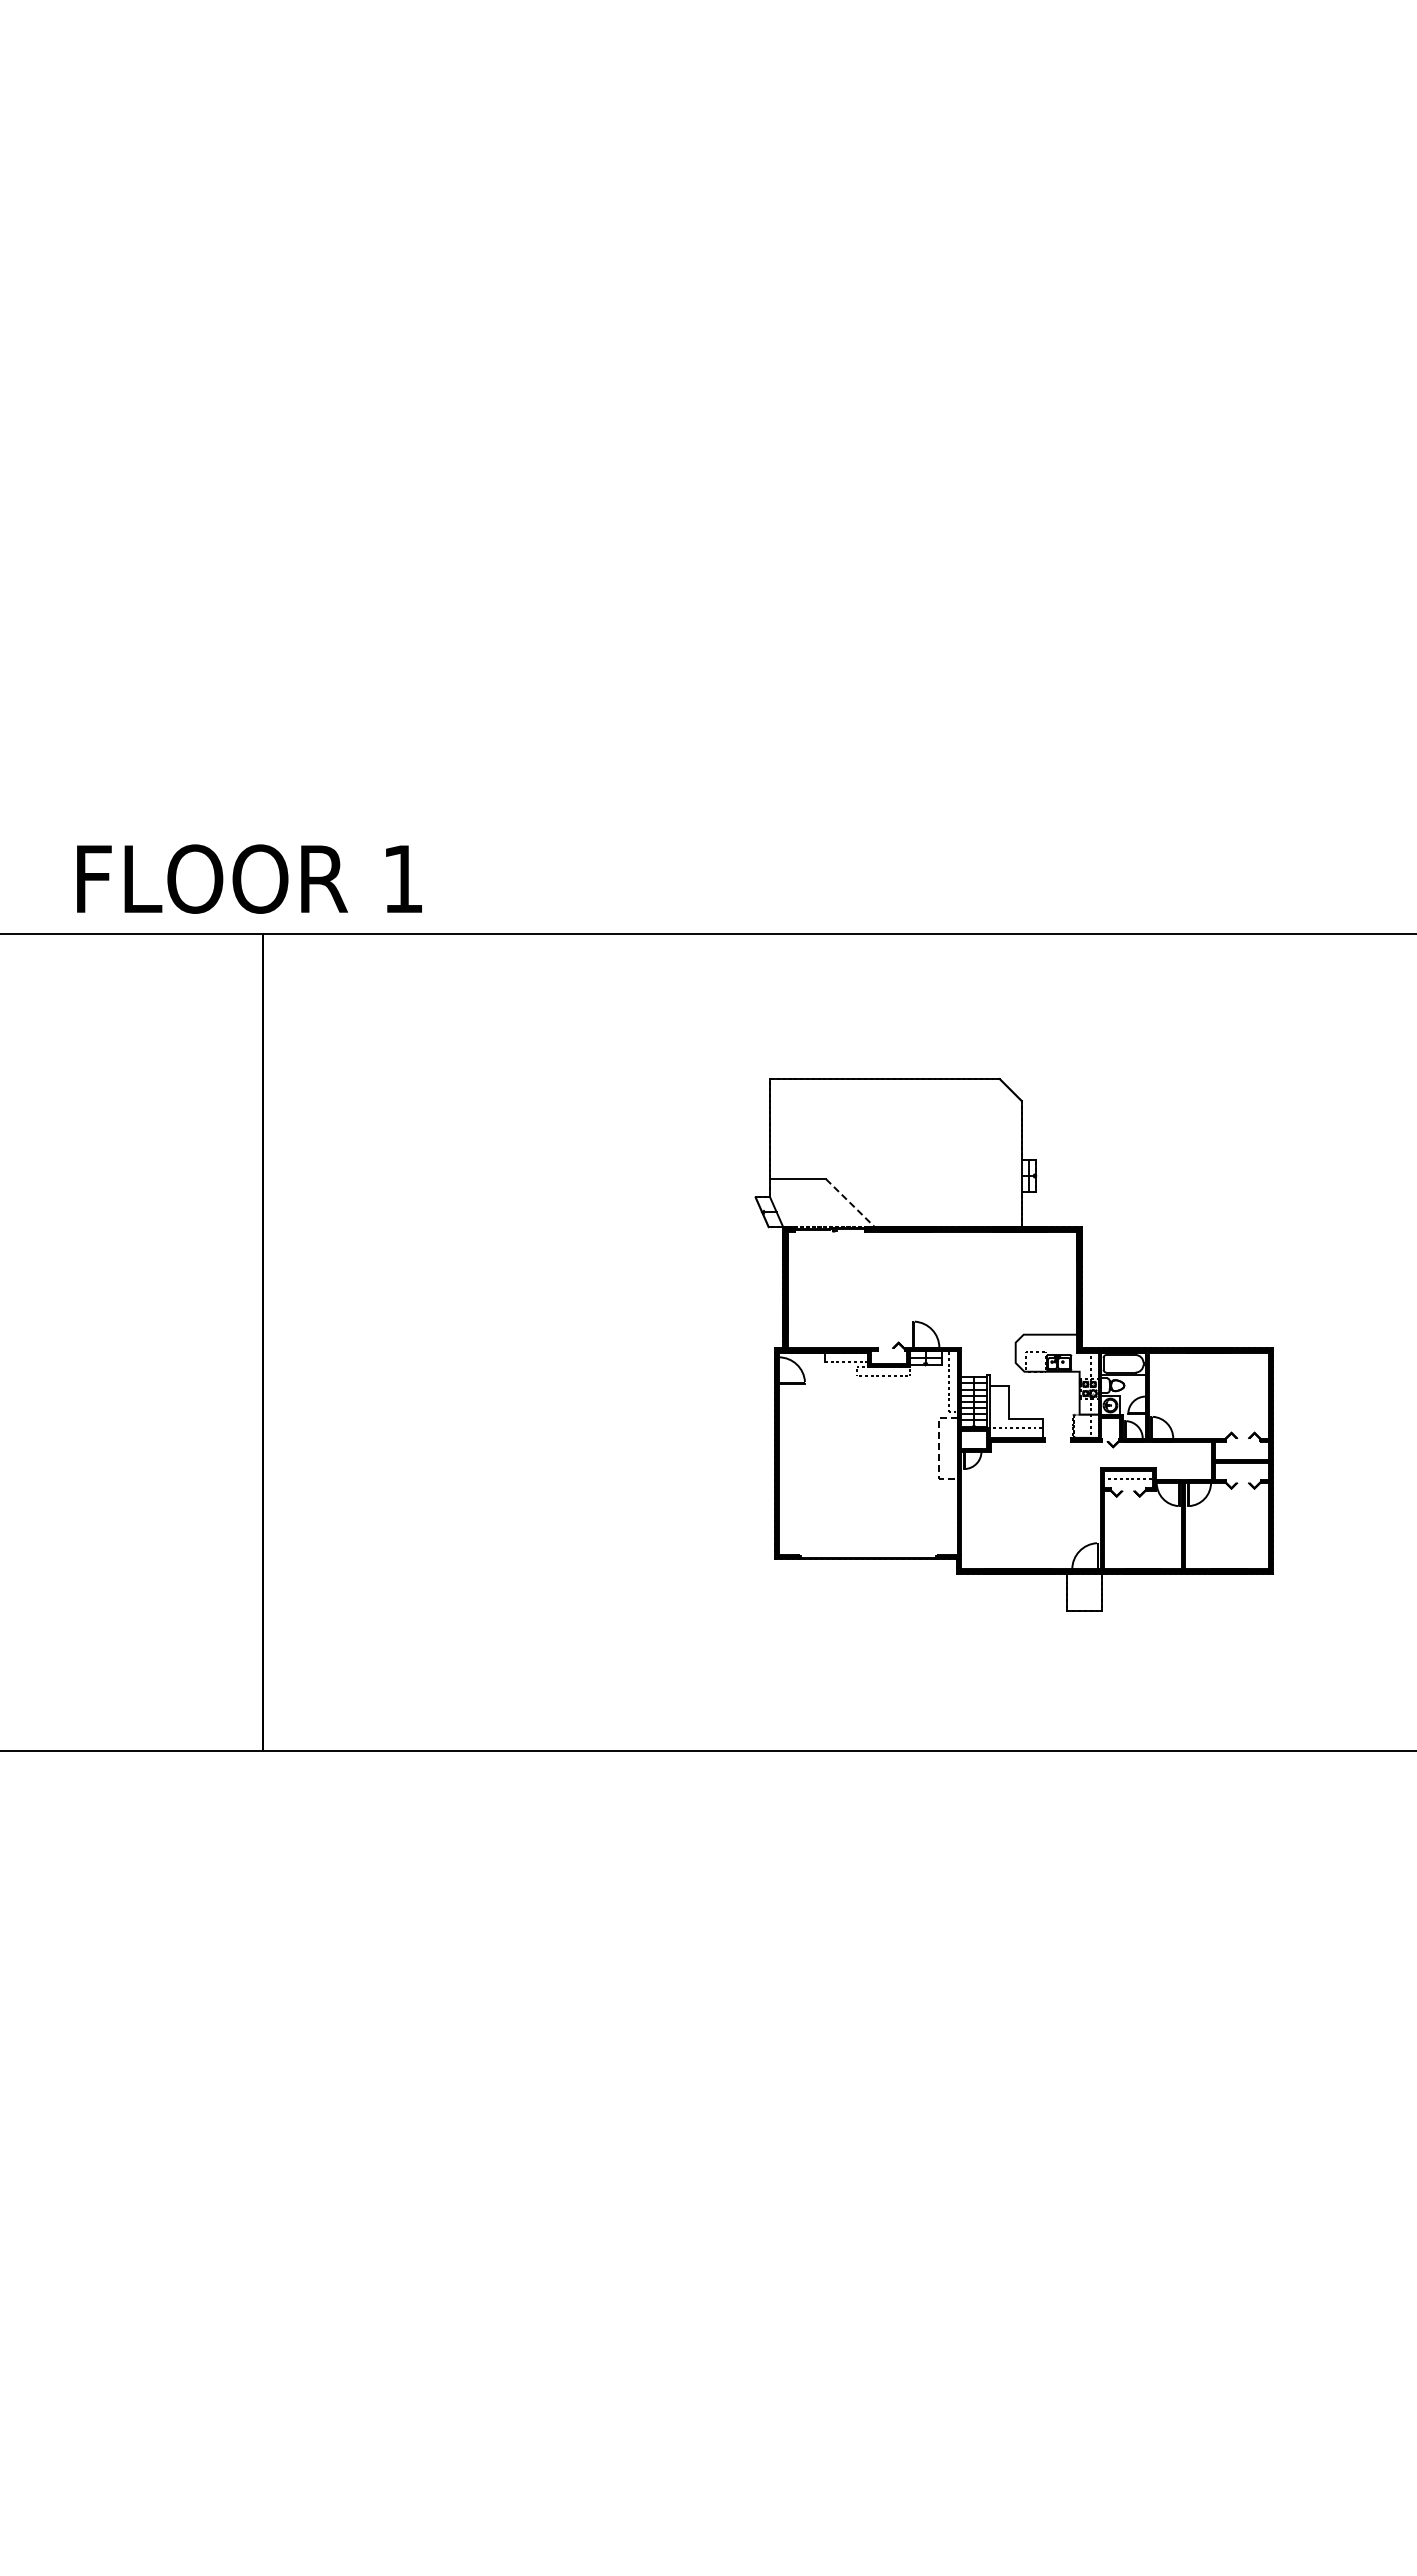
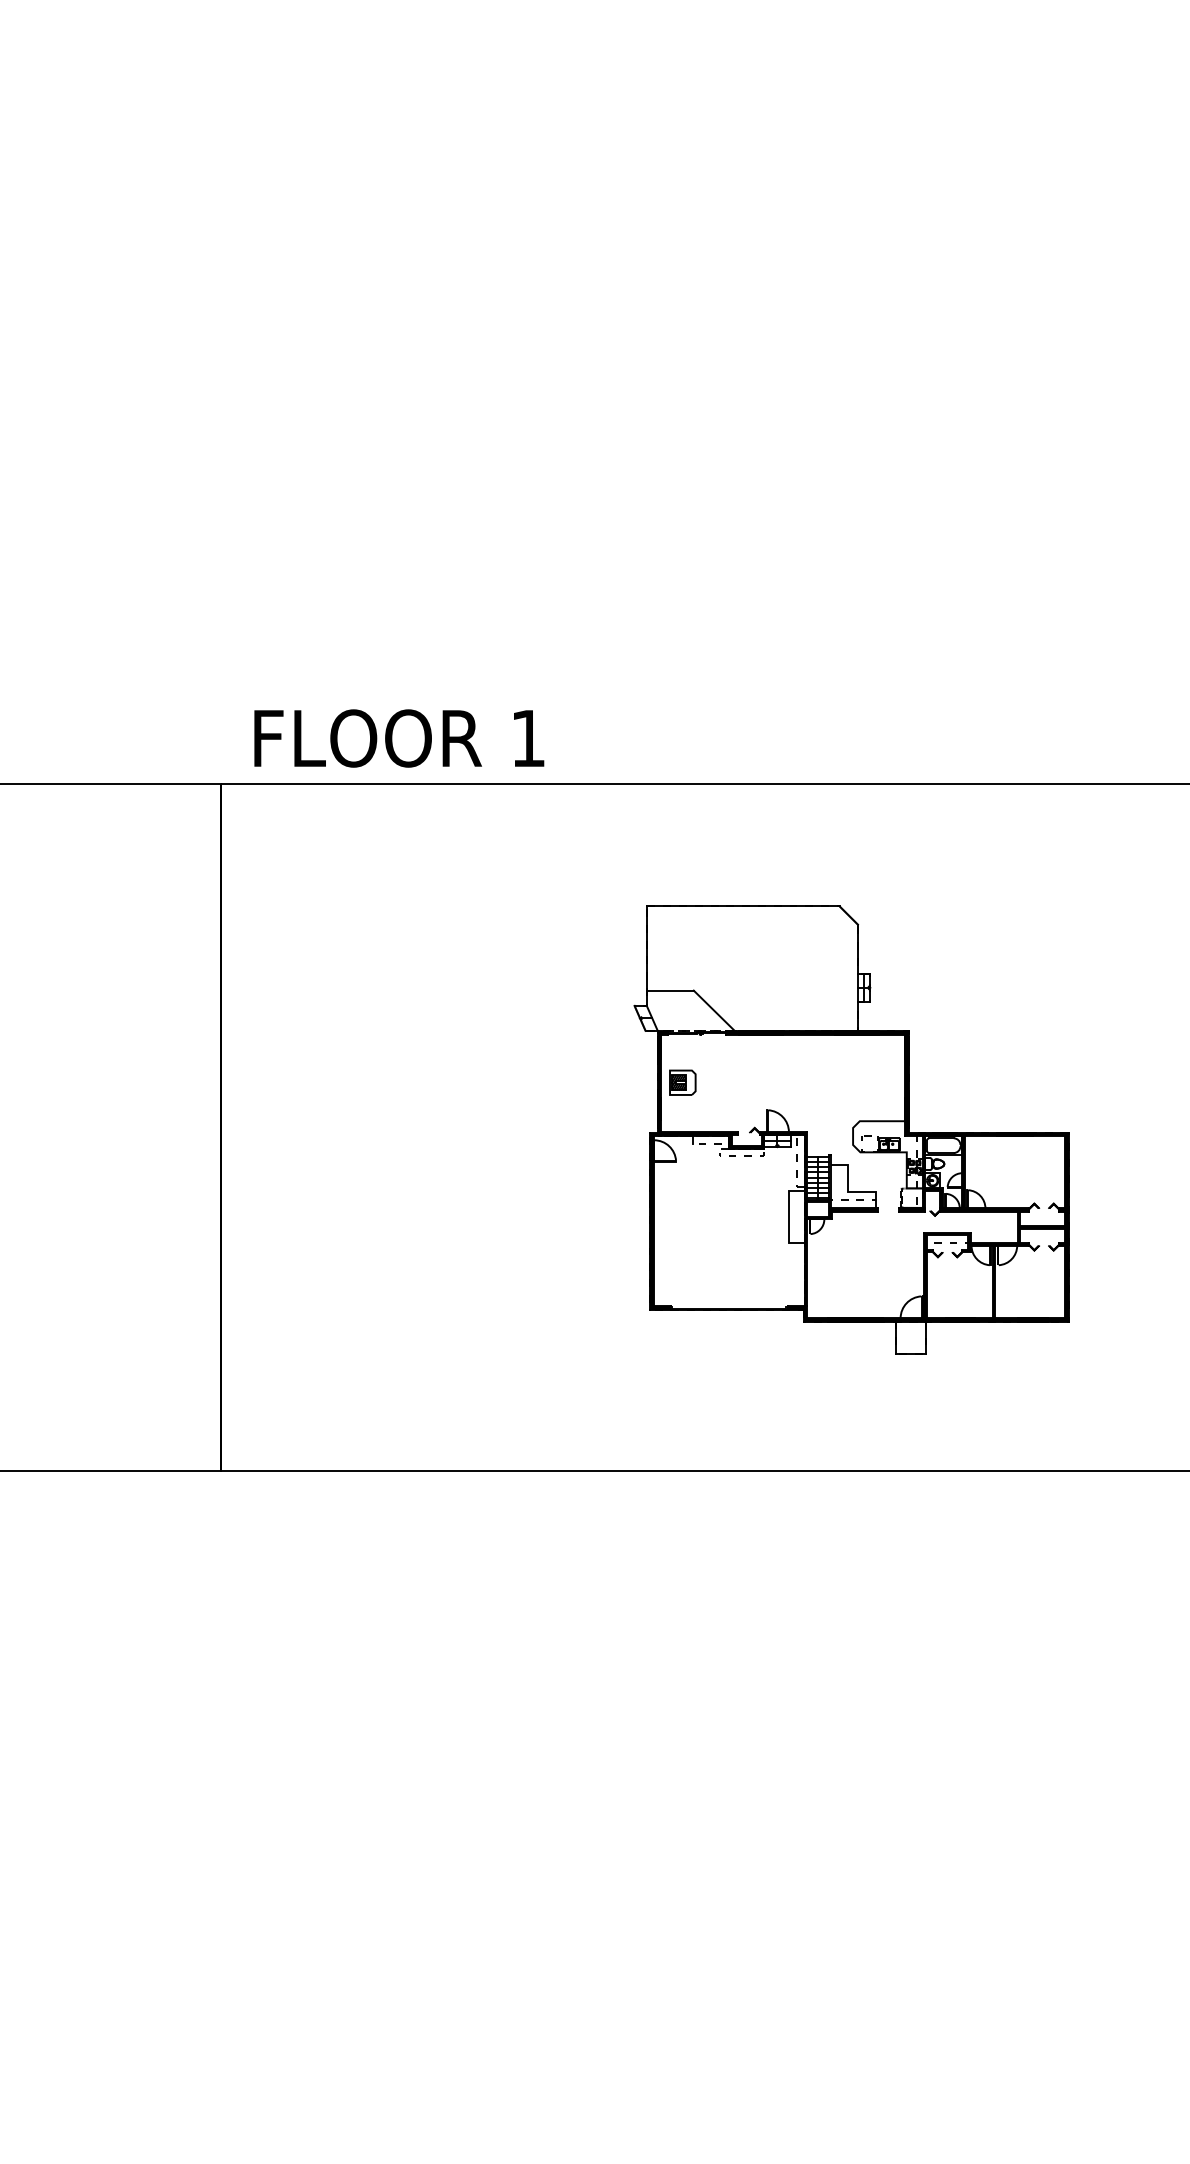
text: (249, 878) -> (399, 737), moved
line: (850, 1203) -> (714, 1011), dashed -> solid
part: (812, 1288) -> (682, 1082), added
line: (939, 1448) -> (789, 1216), dashed -> solid

